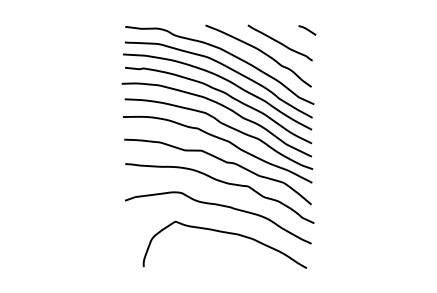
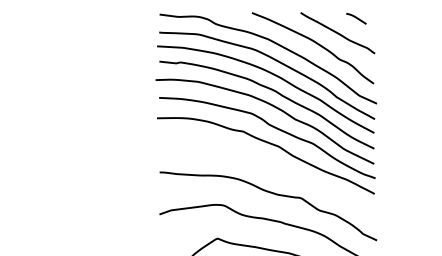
curve: (307, 30) -> (356, 18), moved
curve: (222, 161) -> (271, 169), removed

